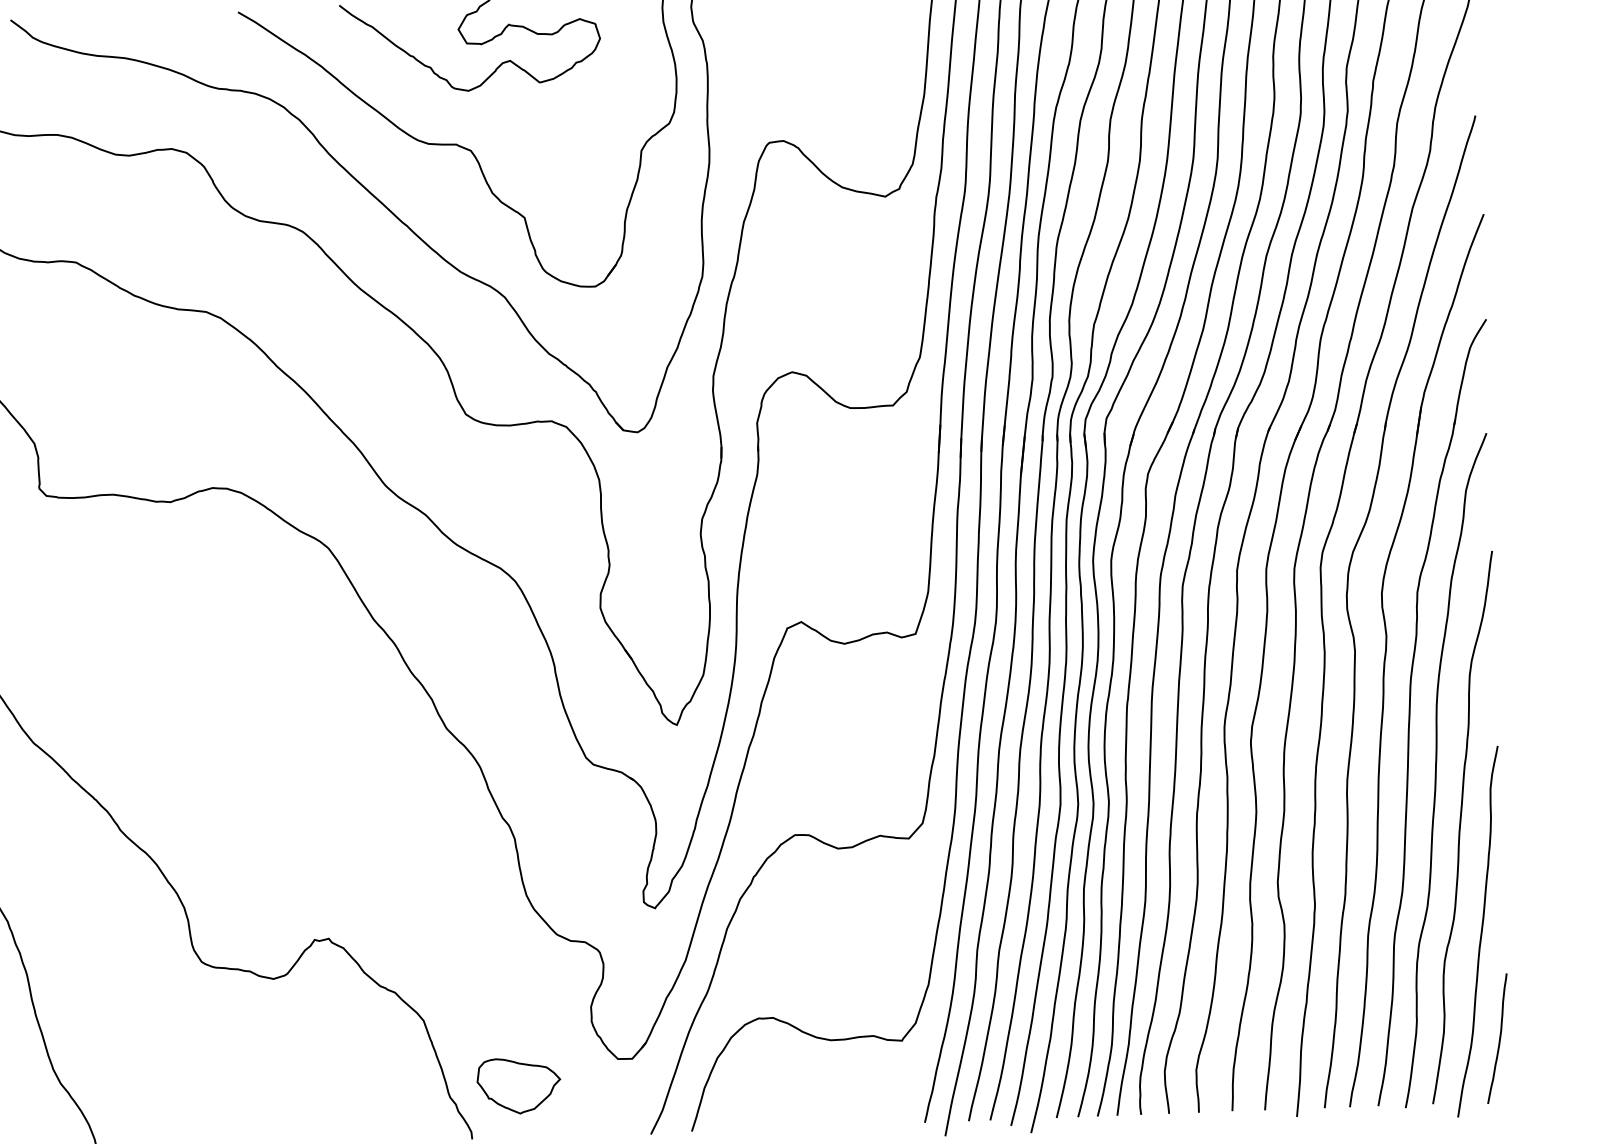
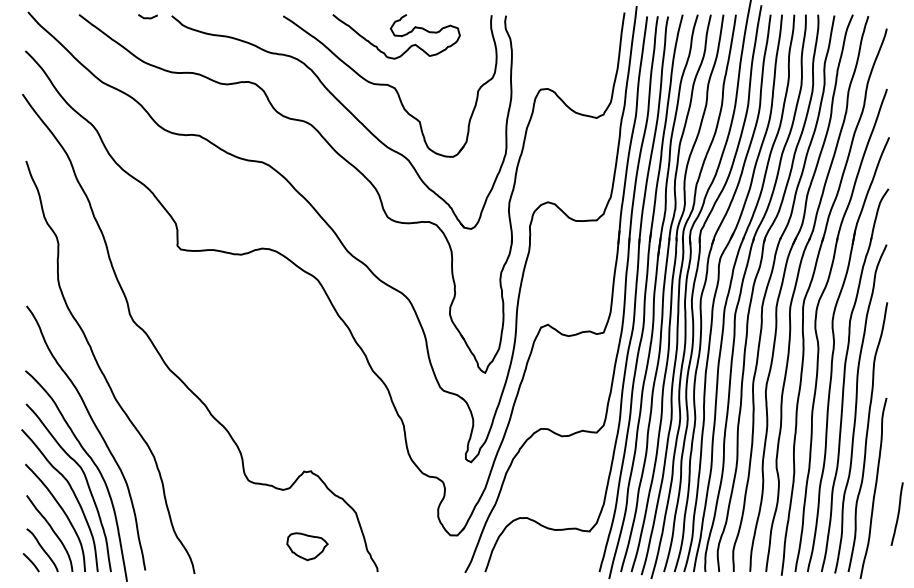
curve: (1498, 1037) -> (897, 513), moved
part: (519, 1085) -> (307, 546), moved

